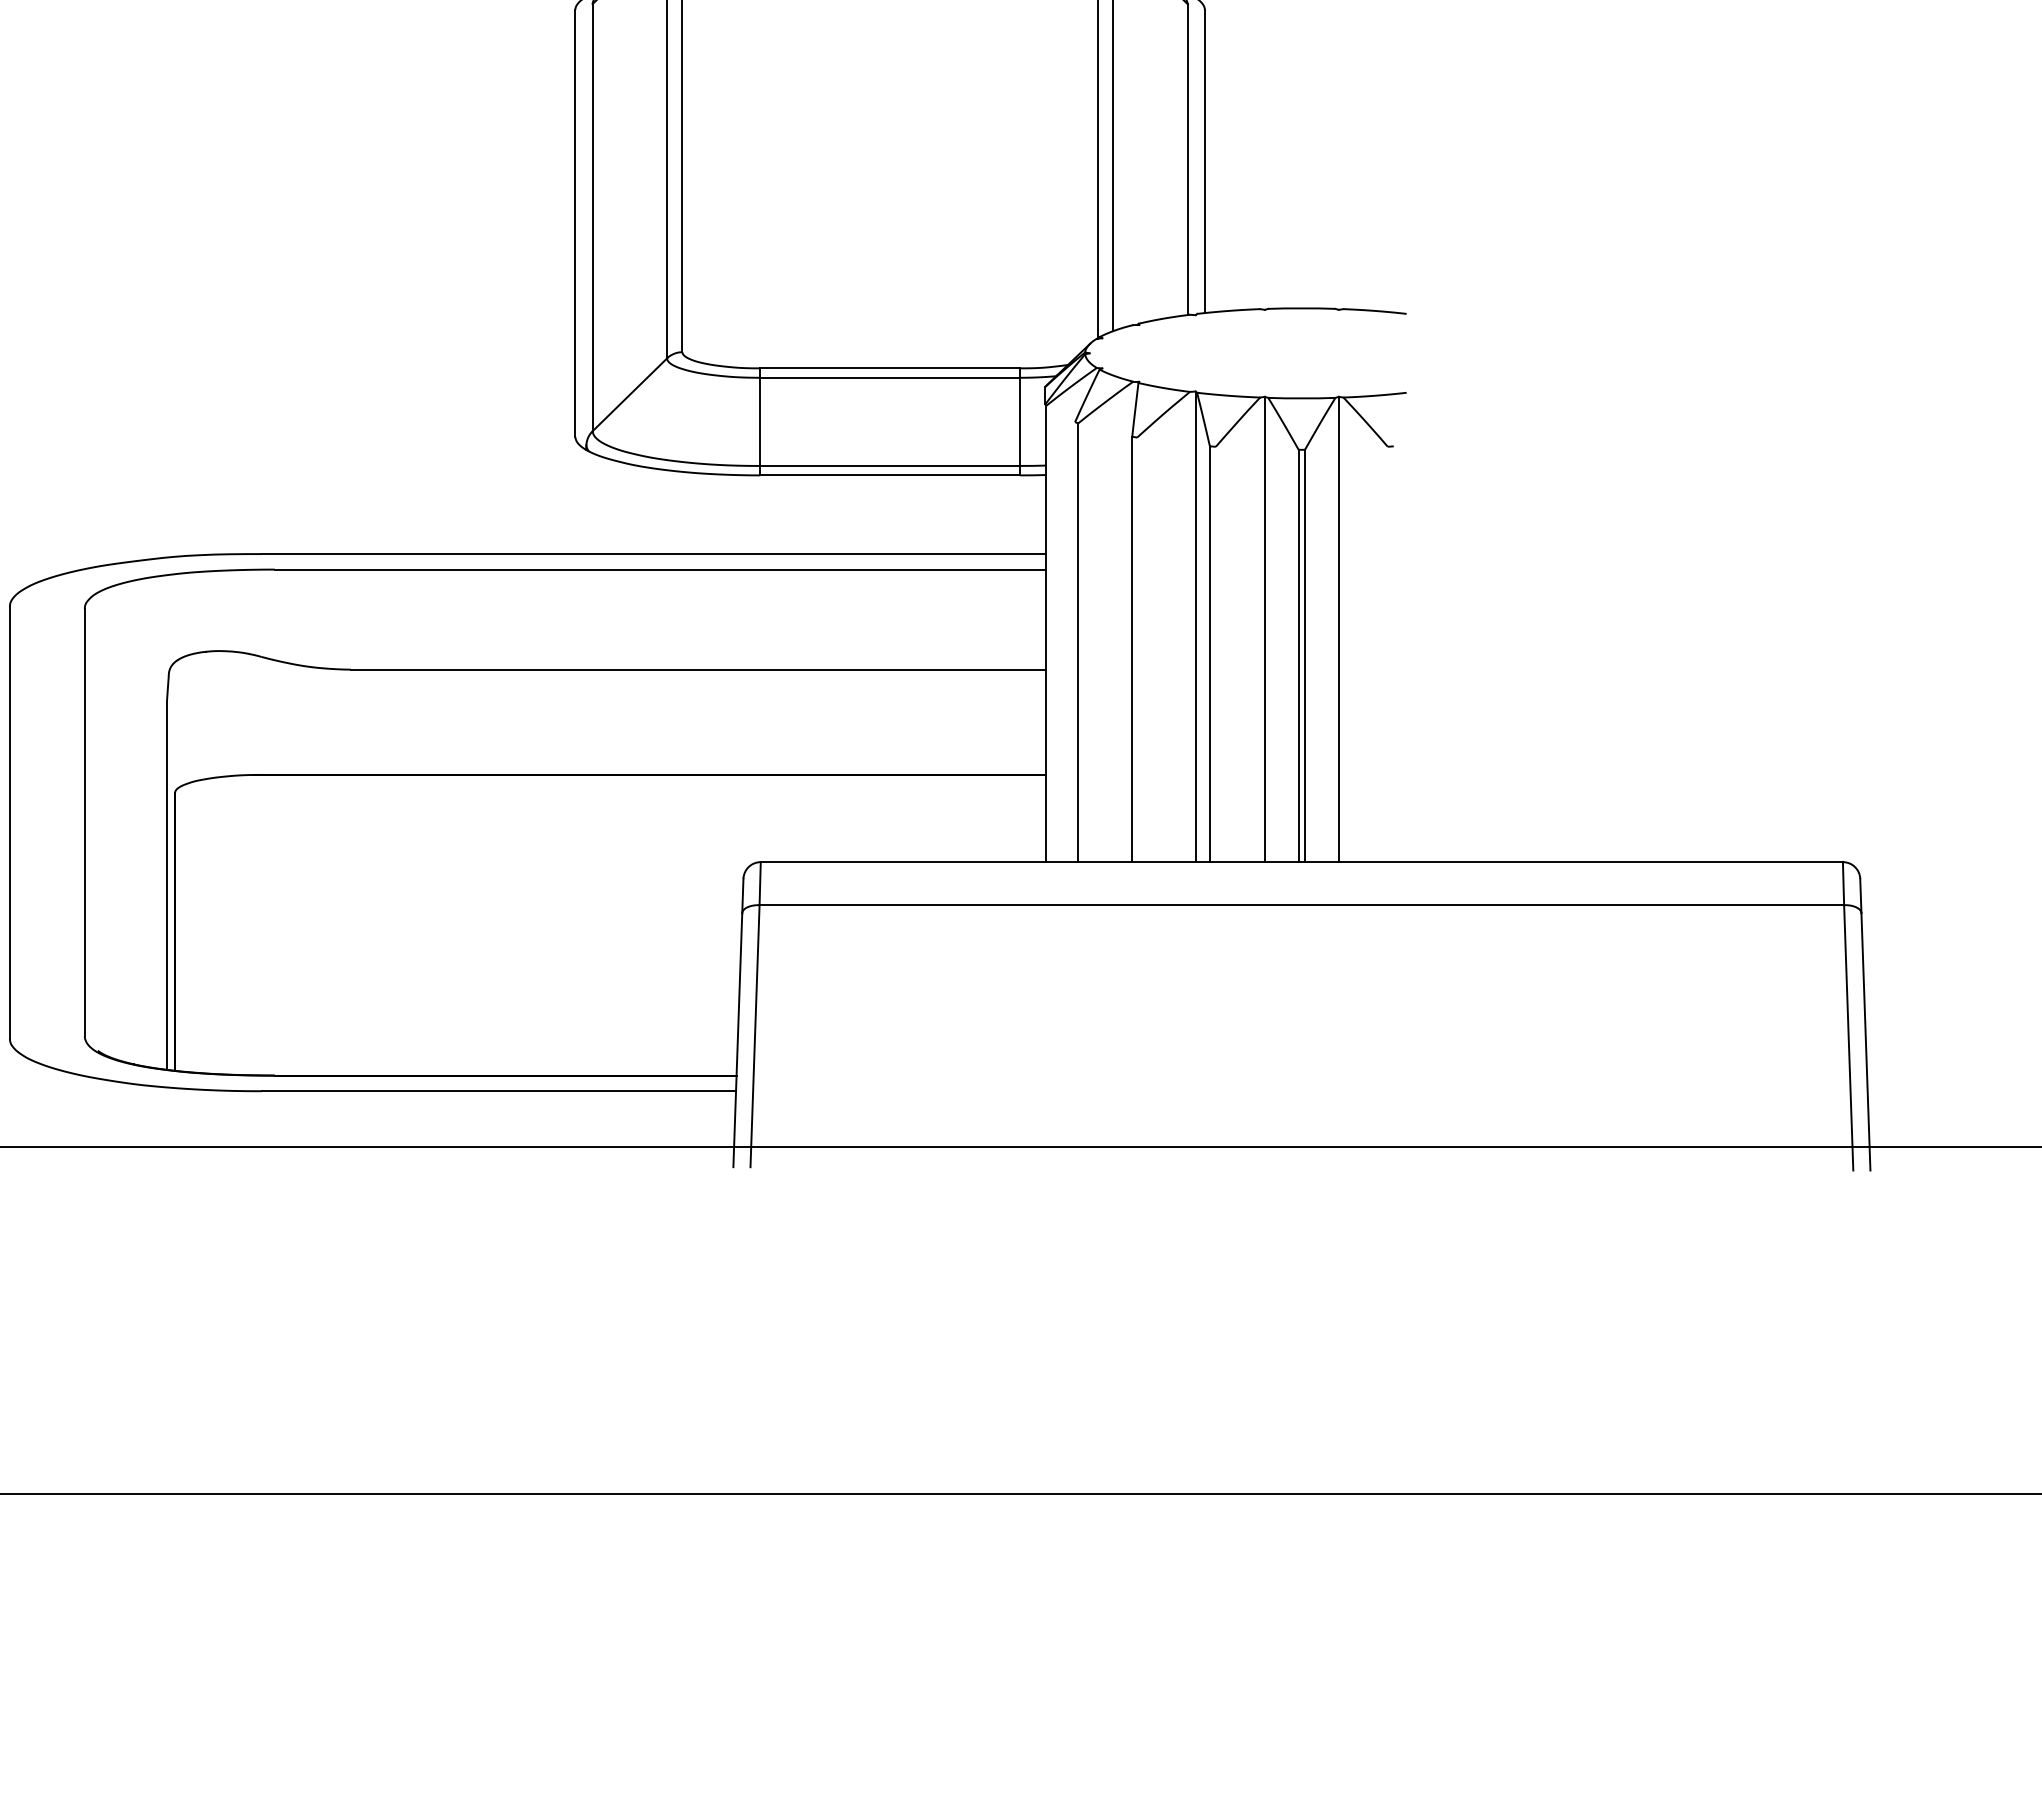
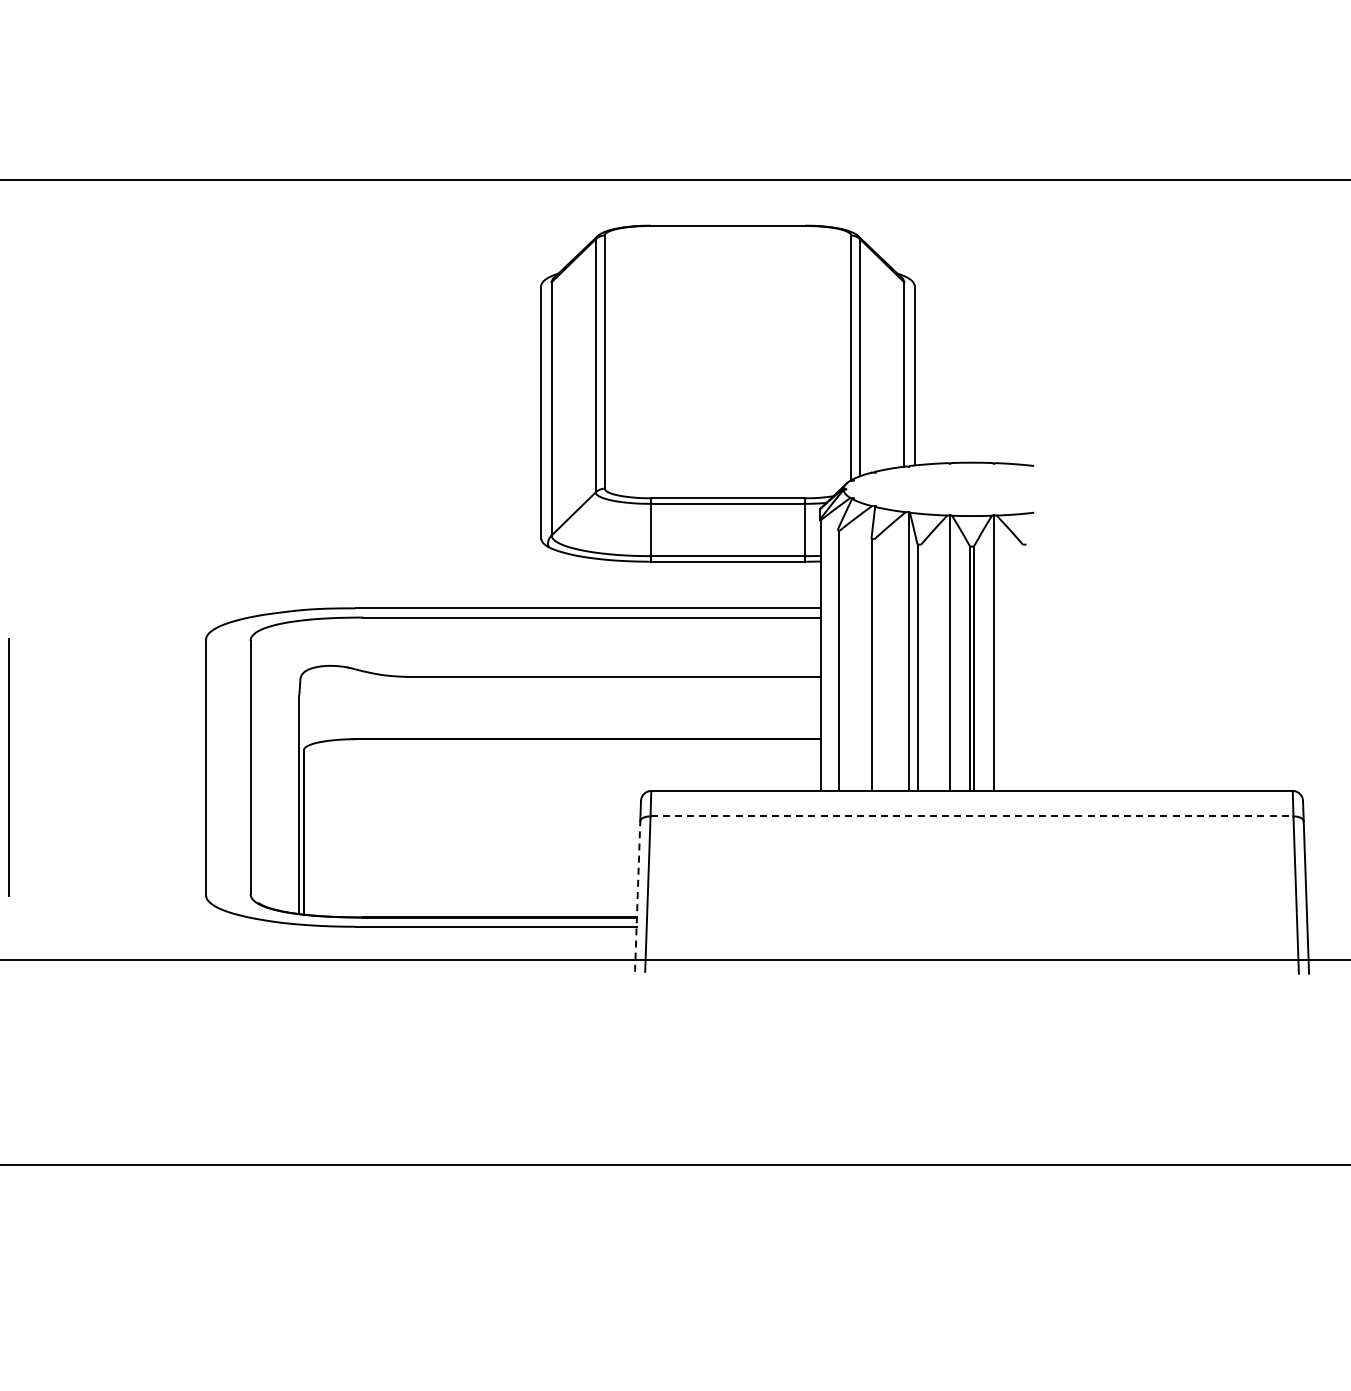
line: (1302, 905) -> (972, 816), solid -> dashed
line: (737, 1040) -> (637, 896), solid -> dashed

